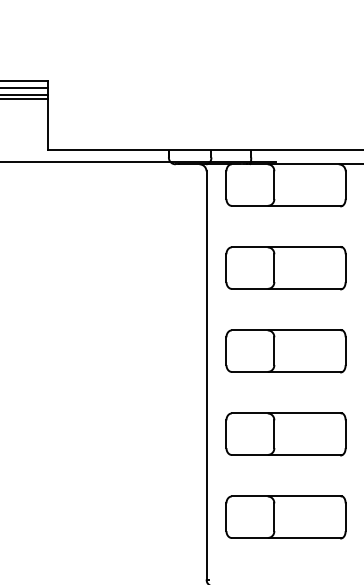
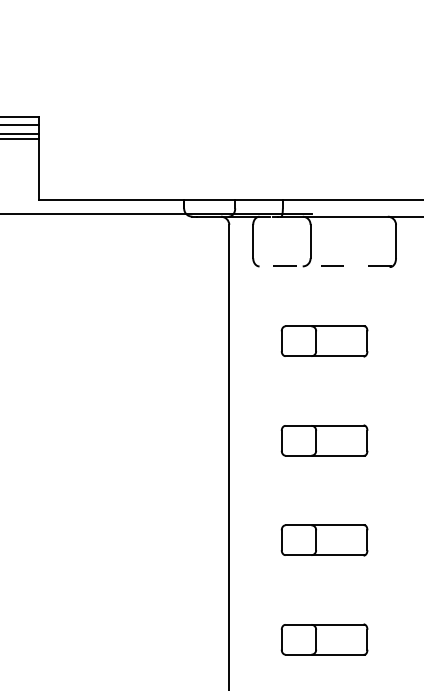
line: (286, 205) -> (325, 266), solid -> dashed
part: (285, 268) -> (323, 341), size x0.6
part: (285, 351) -> (323, 440), size x0.6
part: (285, 434) -> (323, 540), size x0.6
part: (285, 517) -> (323, 639), size x0.6

